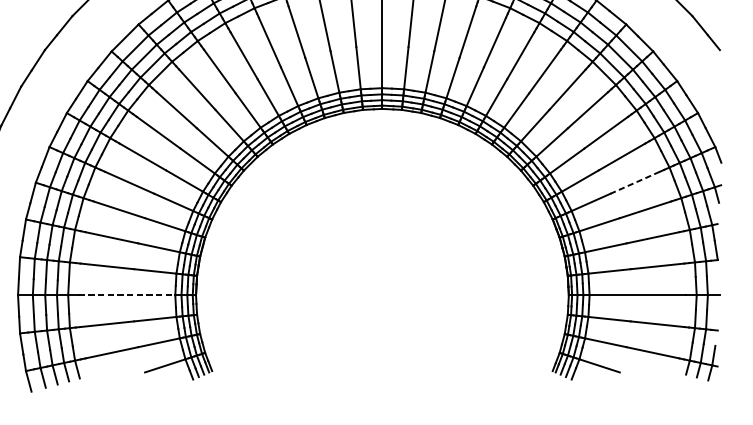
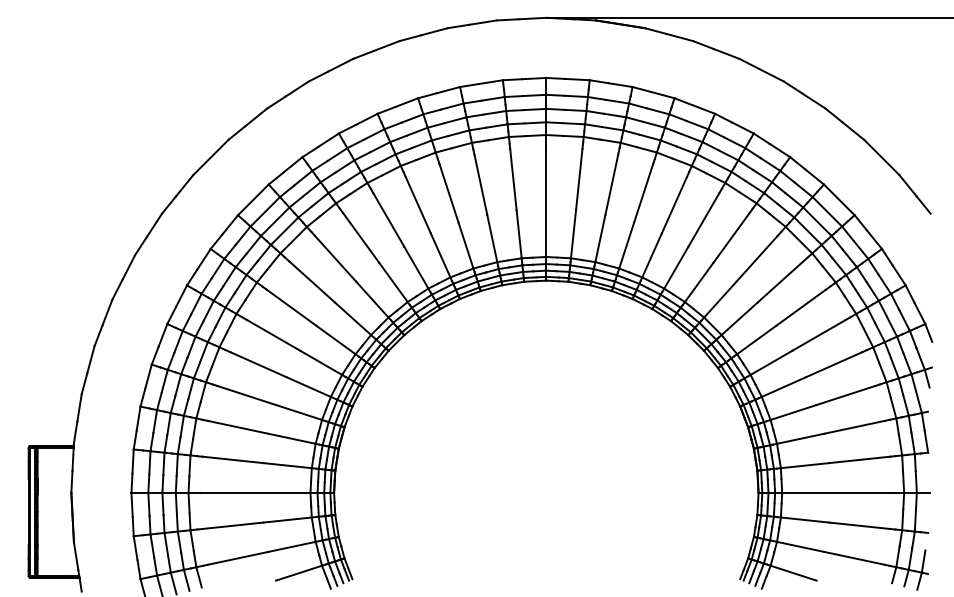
line: (635, 182) -> (834, 364), dashed -> solid
line: (127, 295) -> (255, 492), dashed -> solid

